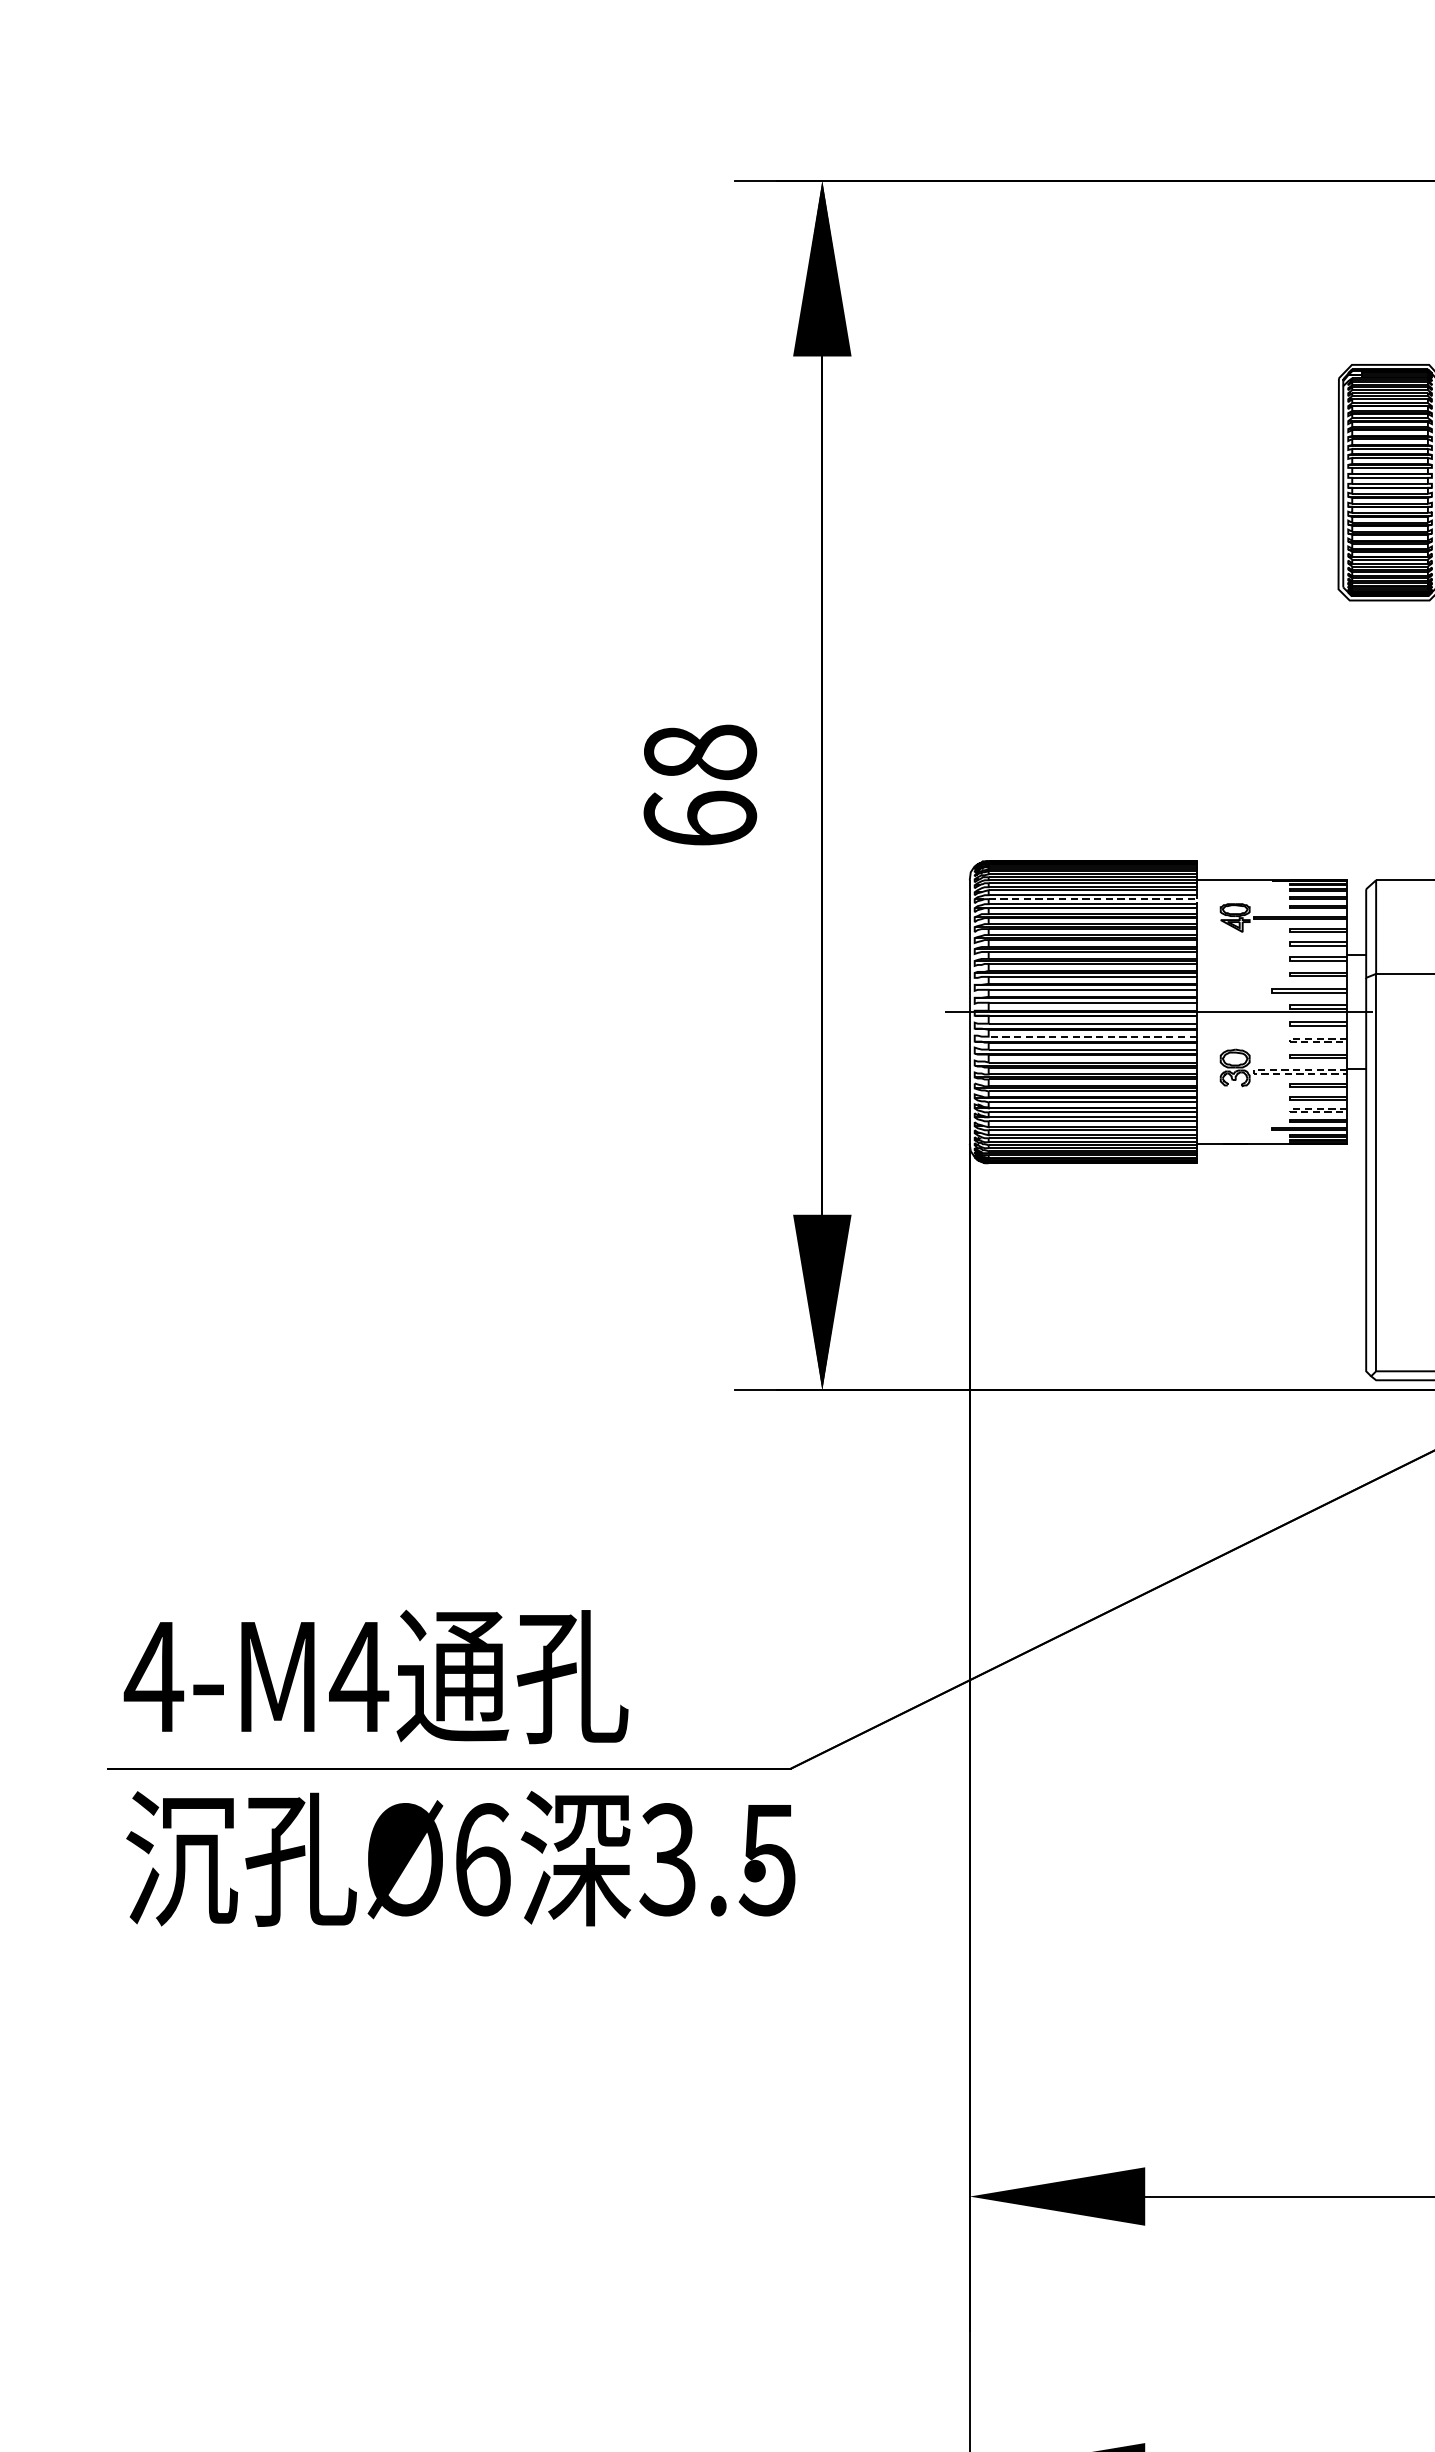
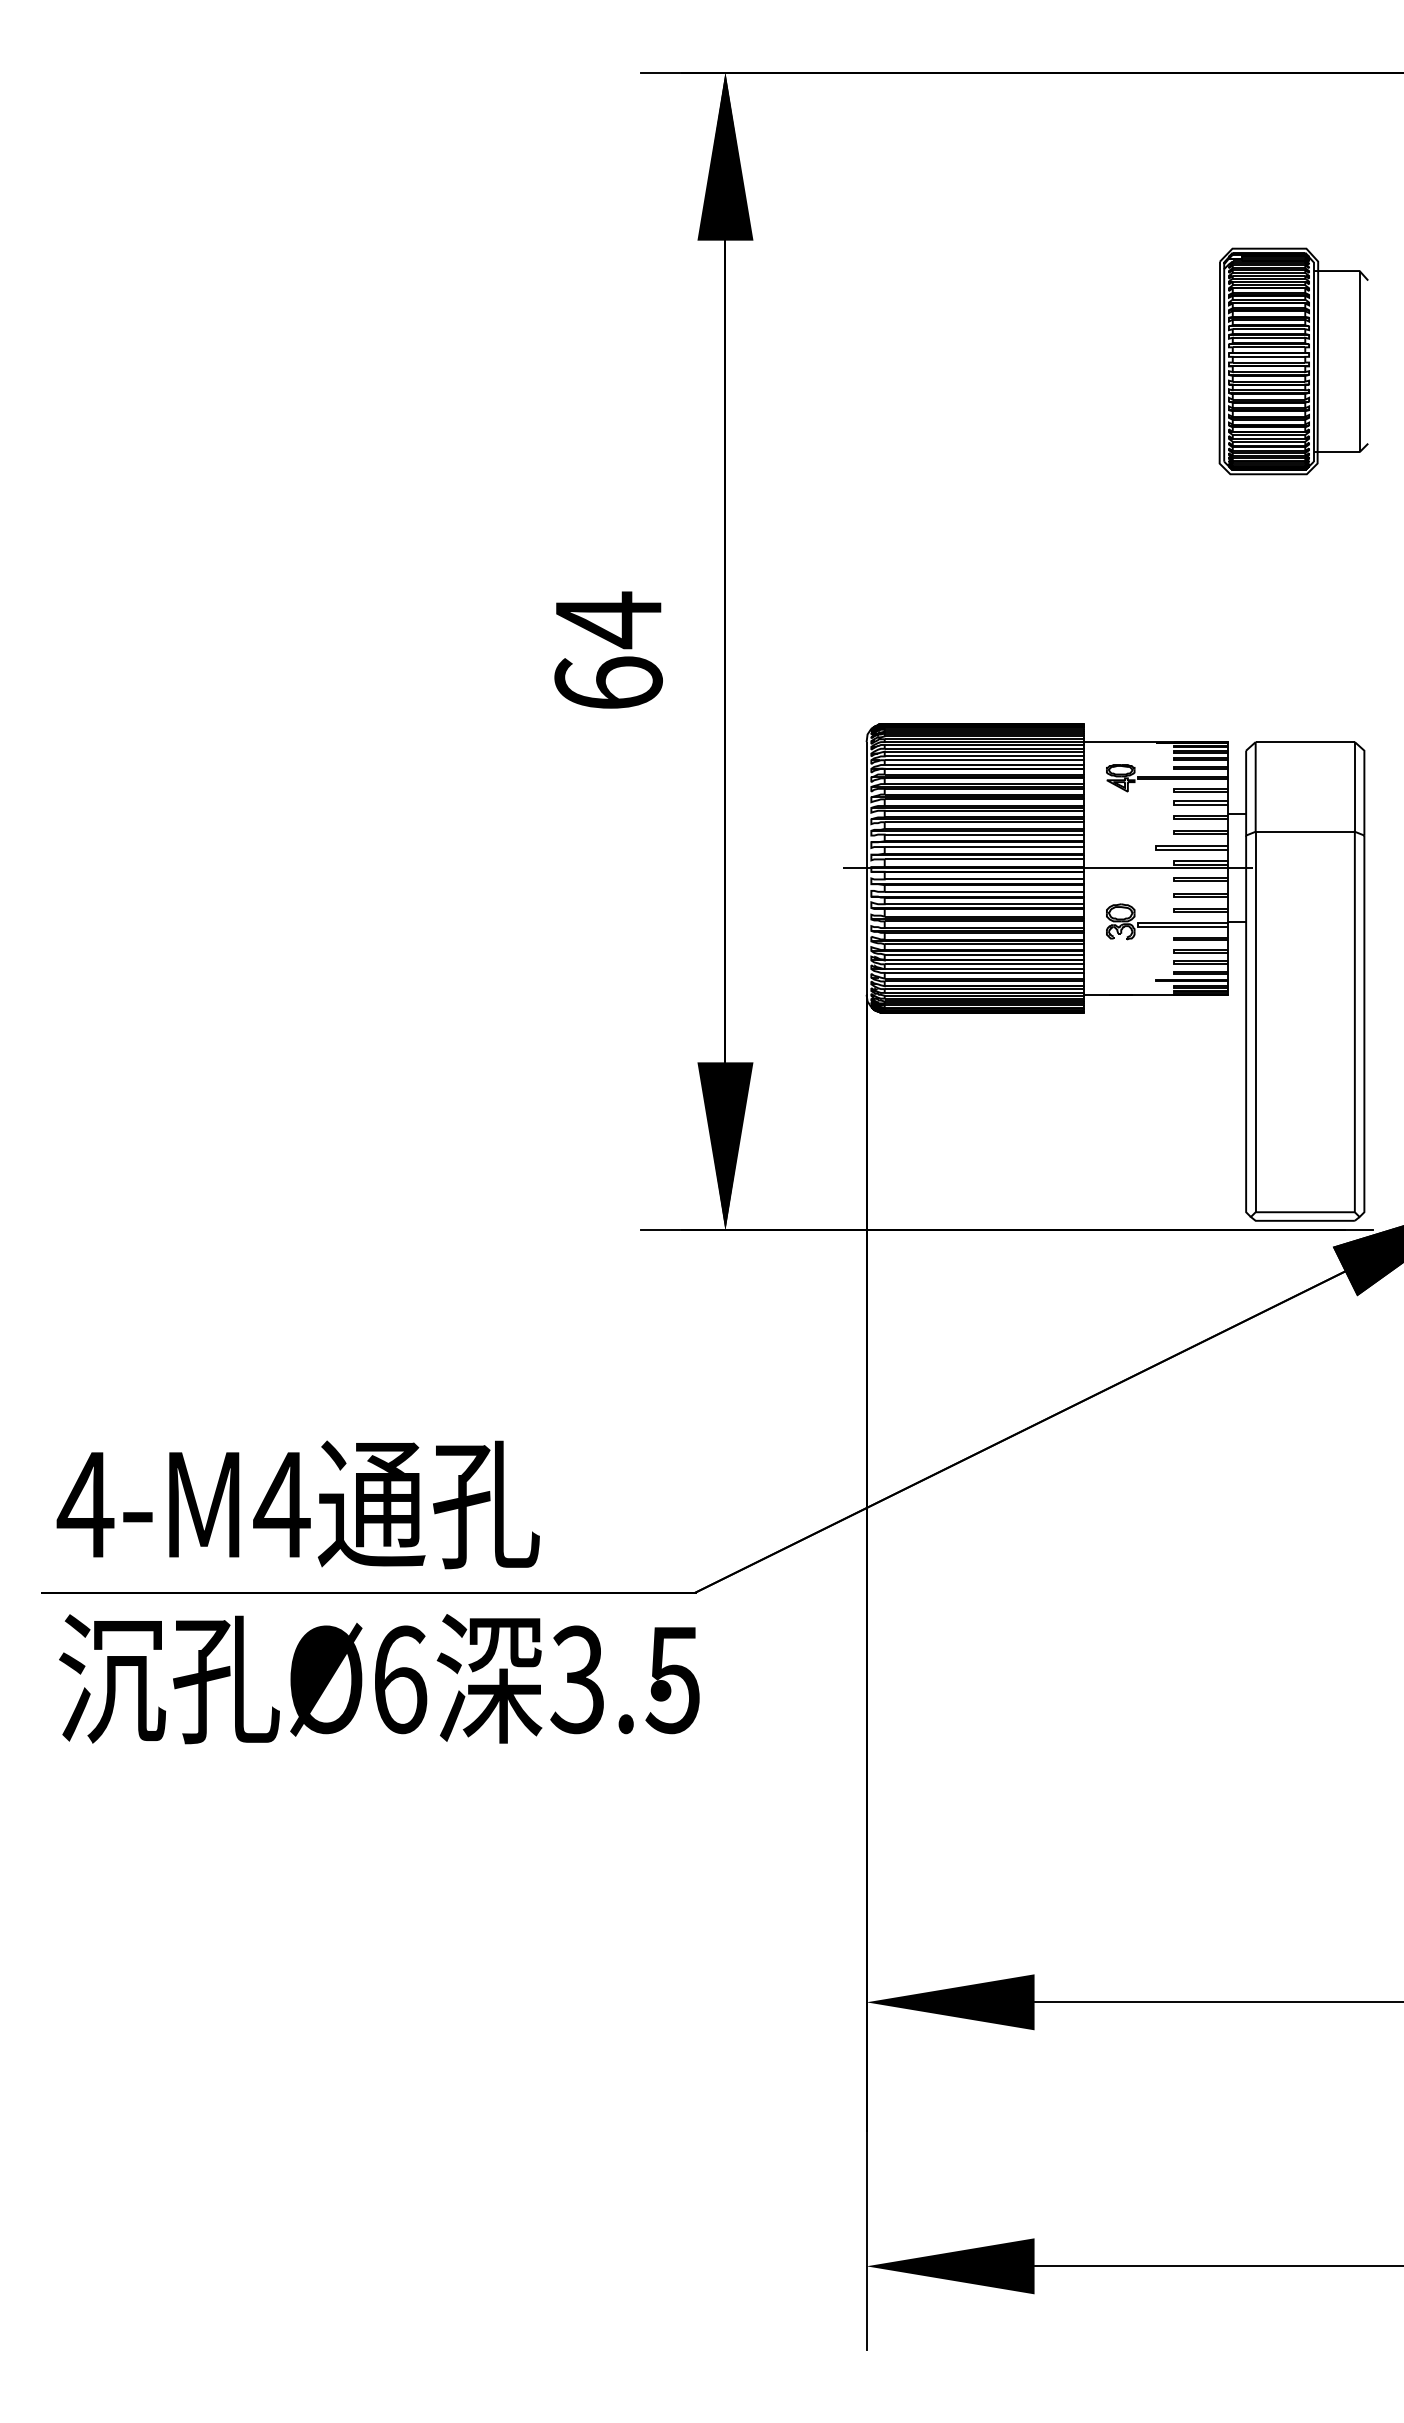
text: (700, 753) -> (608, 620), 68 -> 64
line: (1096, 899) -> (987, 760), dashed -> solid
line: (1092, 1036) -> (984, 891), dashed -> solid
line: (1290, 1040) -> (1173, 895), dashed -> solid
line: (1253, 1071) -> (1138, 925), dashed -> solid
line: (1290, 1111) -> (1173, 963), dashed -> solid

